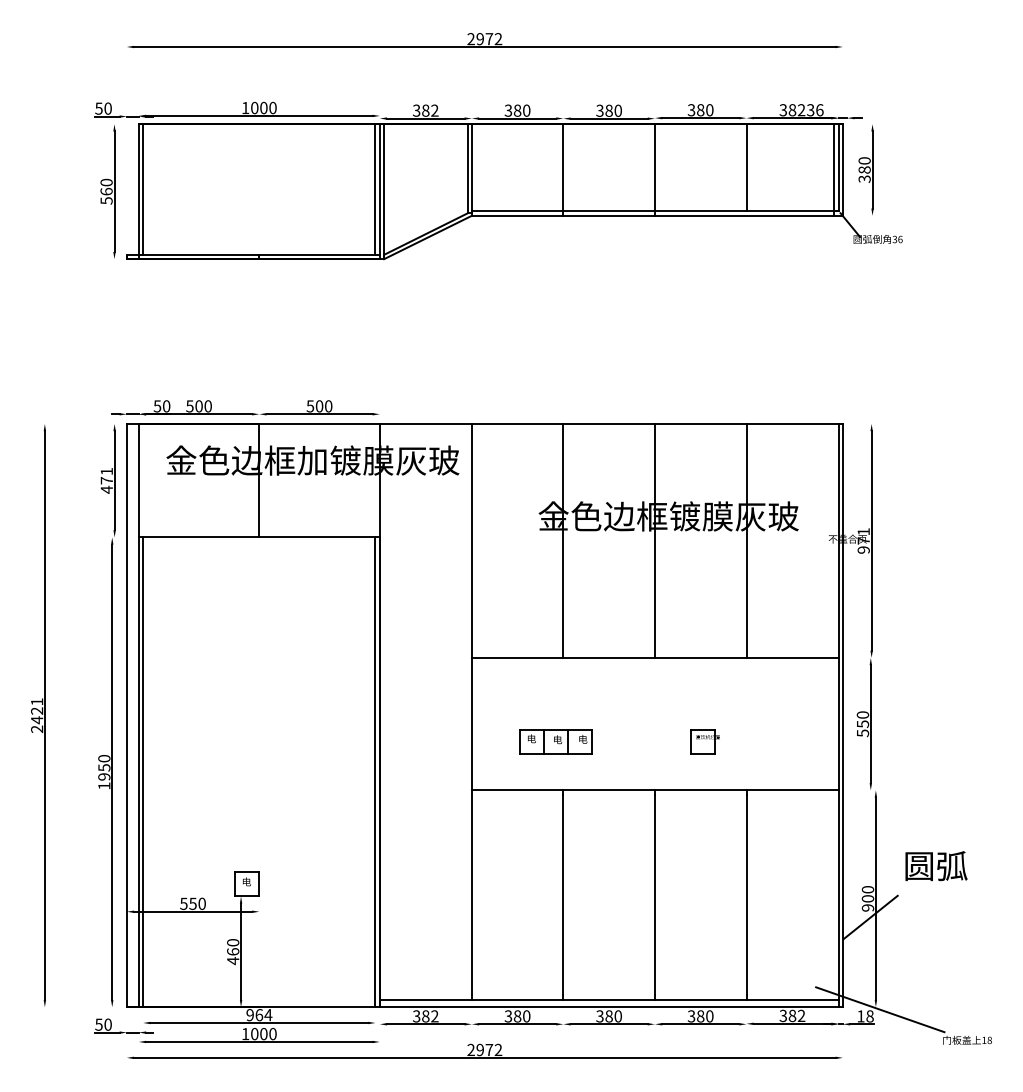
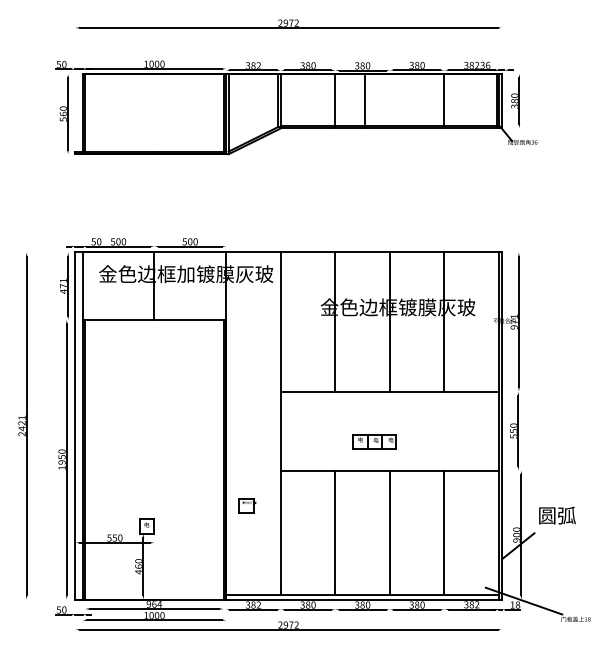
line: (654, 168) -> (364, 100), moved
part: (555, 741) -> (374, 441), moved
part: (704, 741) -> (247, 505), moved

